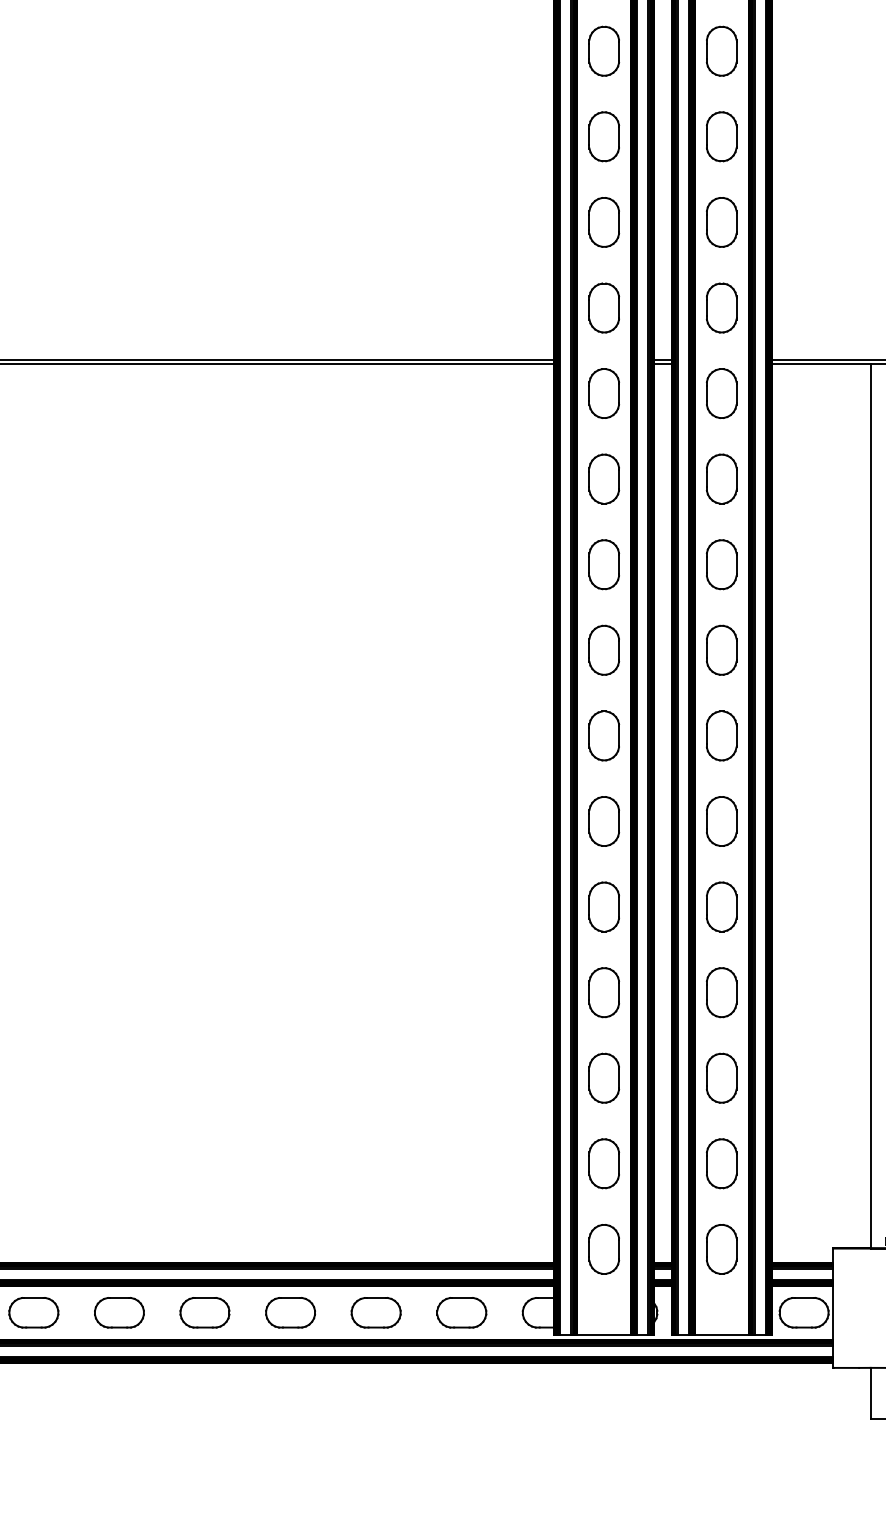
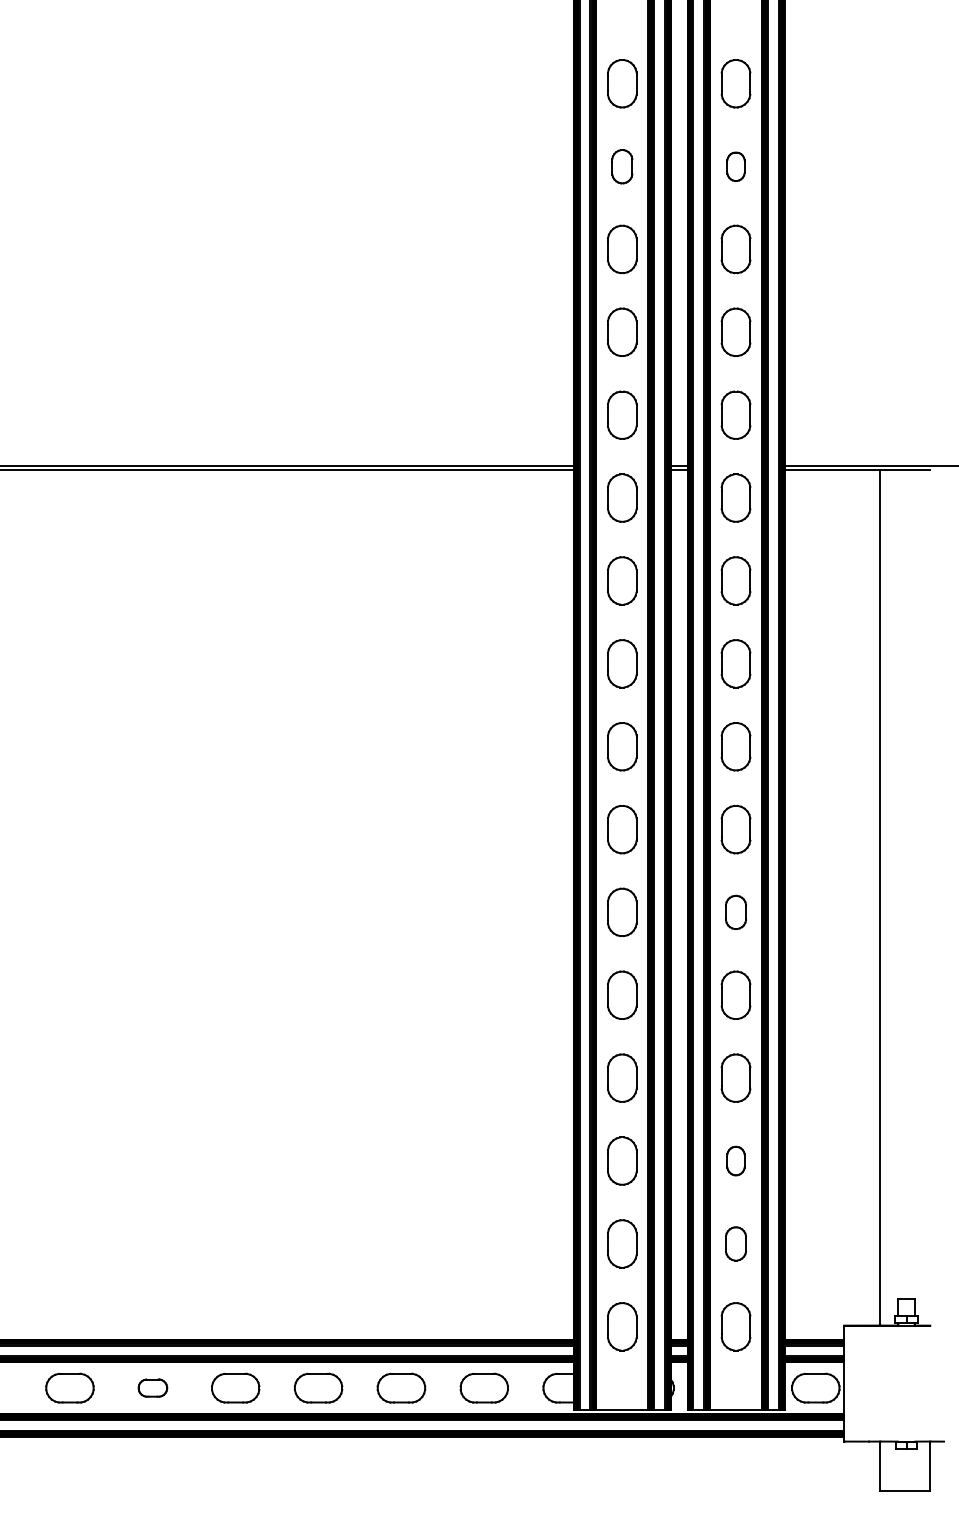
part: (604, 51) -> (622, 166), size x0.7
part: (721, 51) -> (735, 166), size x0.6
part: (721, 821) -> (735, 912), size x0.7
part: (721, 1077) -> (735, 1160), size x0.6
part: (721, 1163) -> (735, 1243), size x0.7
part: (119, 1312) -> (152, 1387), size x0.6

